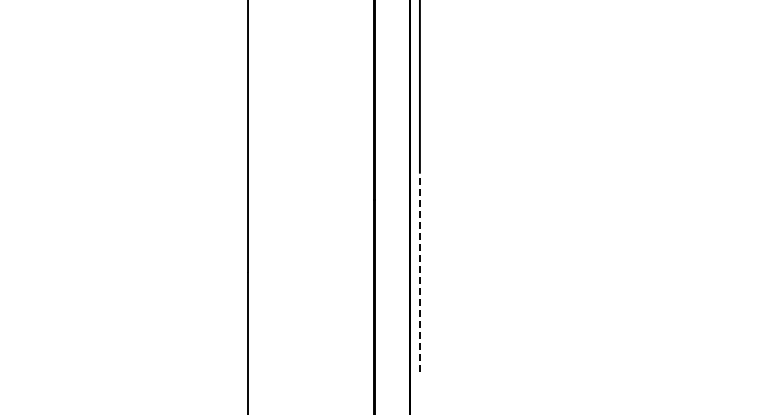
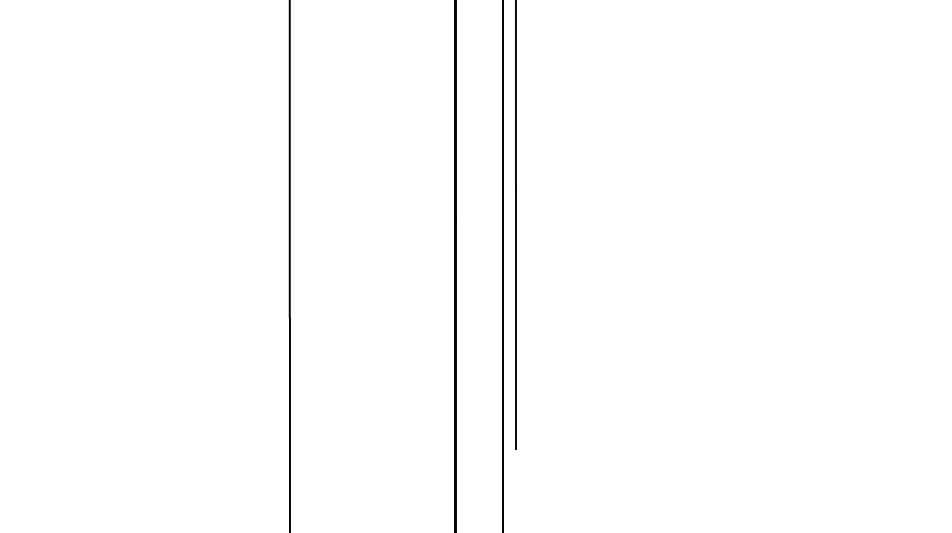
line: (419, 272) -> (515, 318), dashed -> solid

